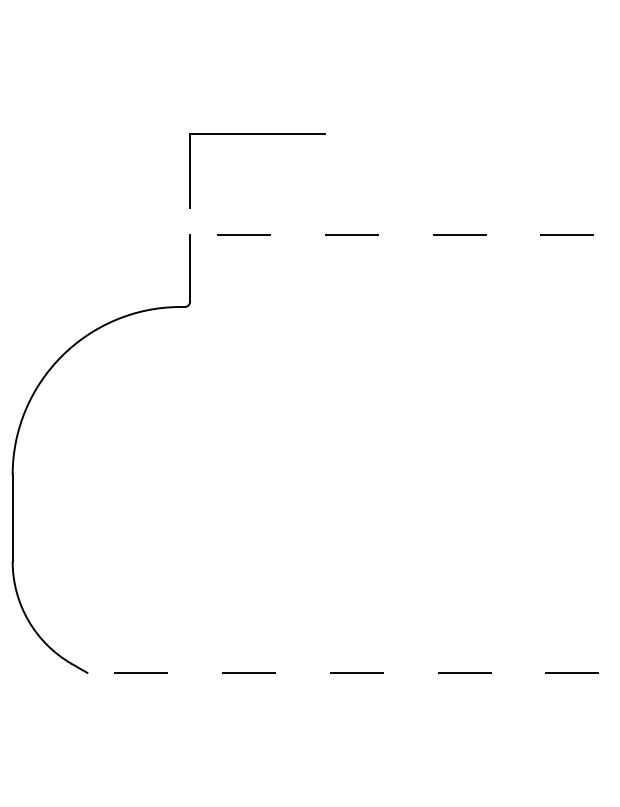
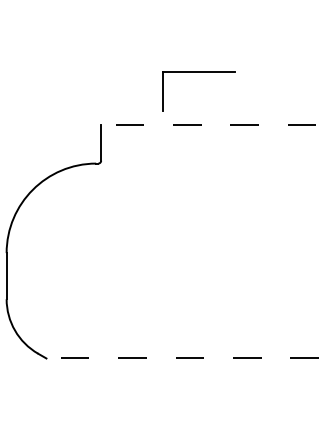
part: (256, 135) -> (198, 72), moved

